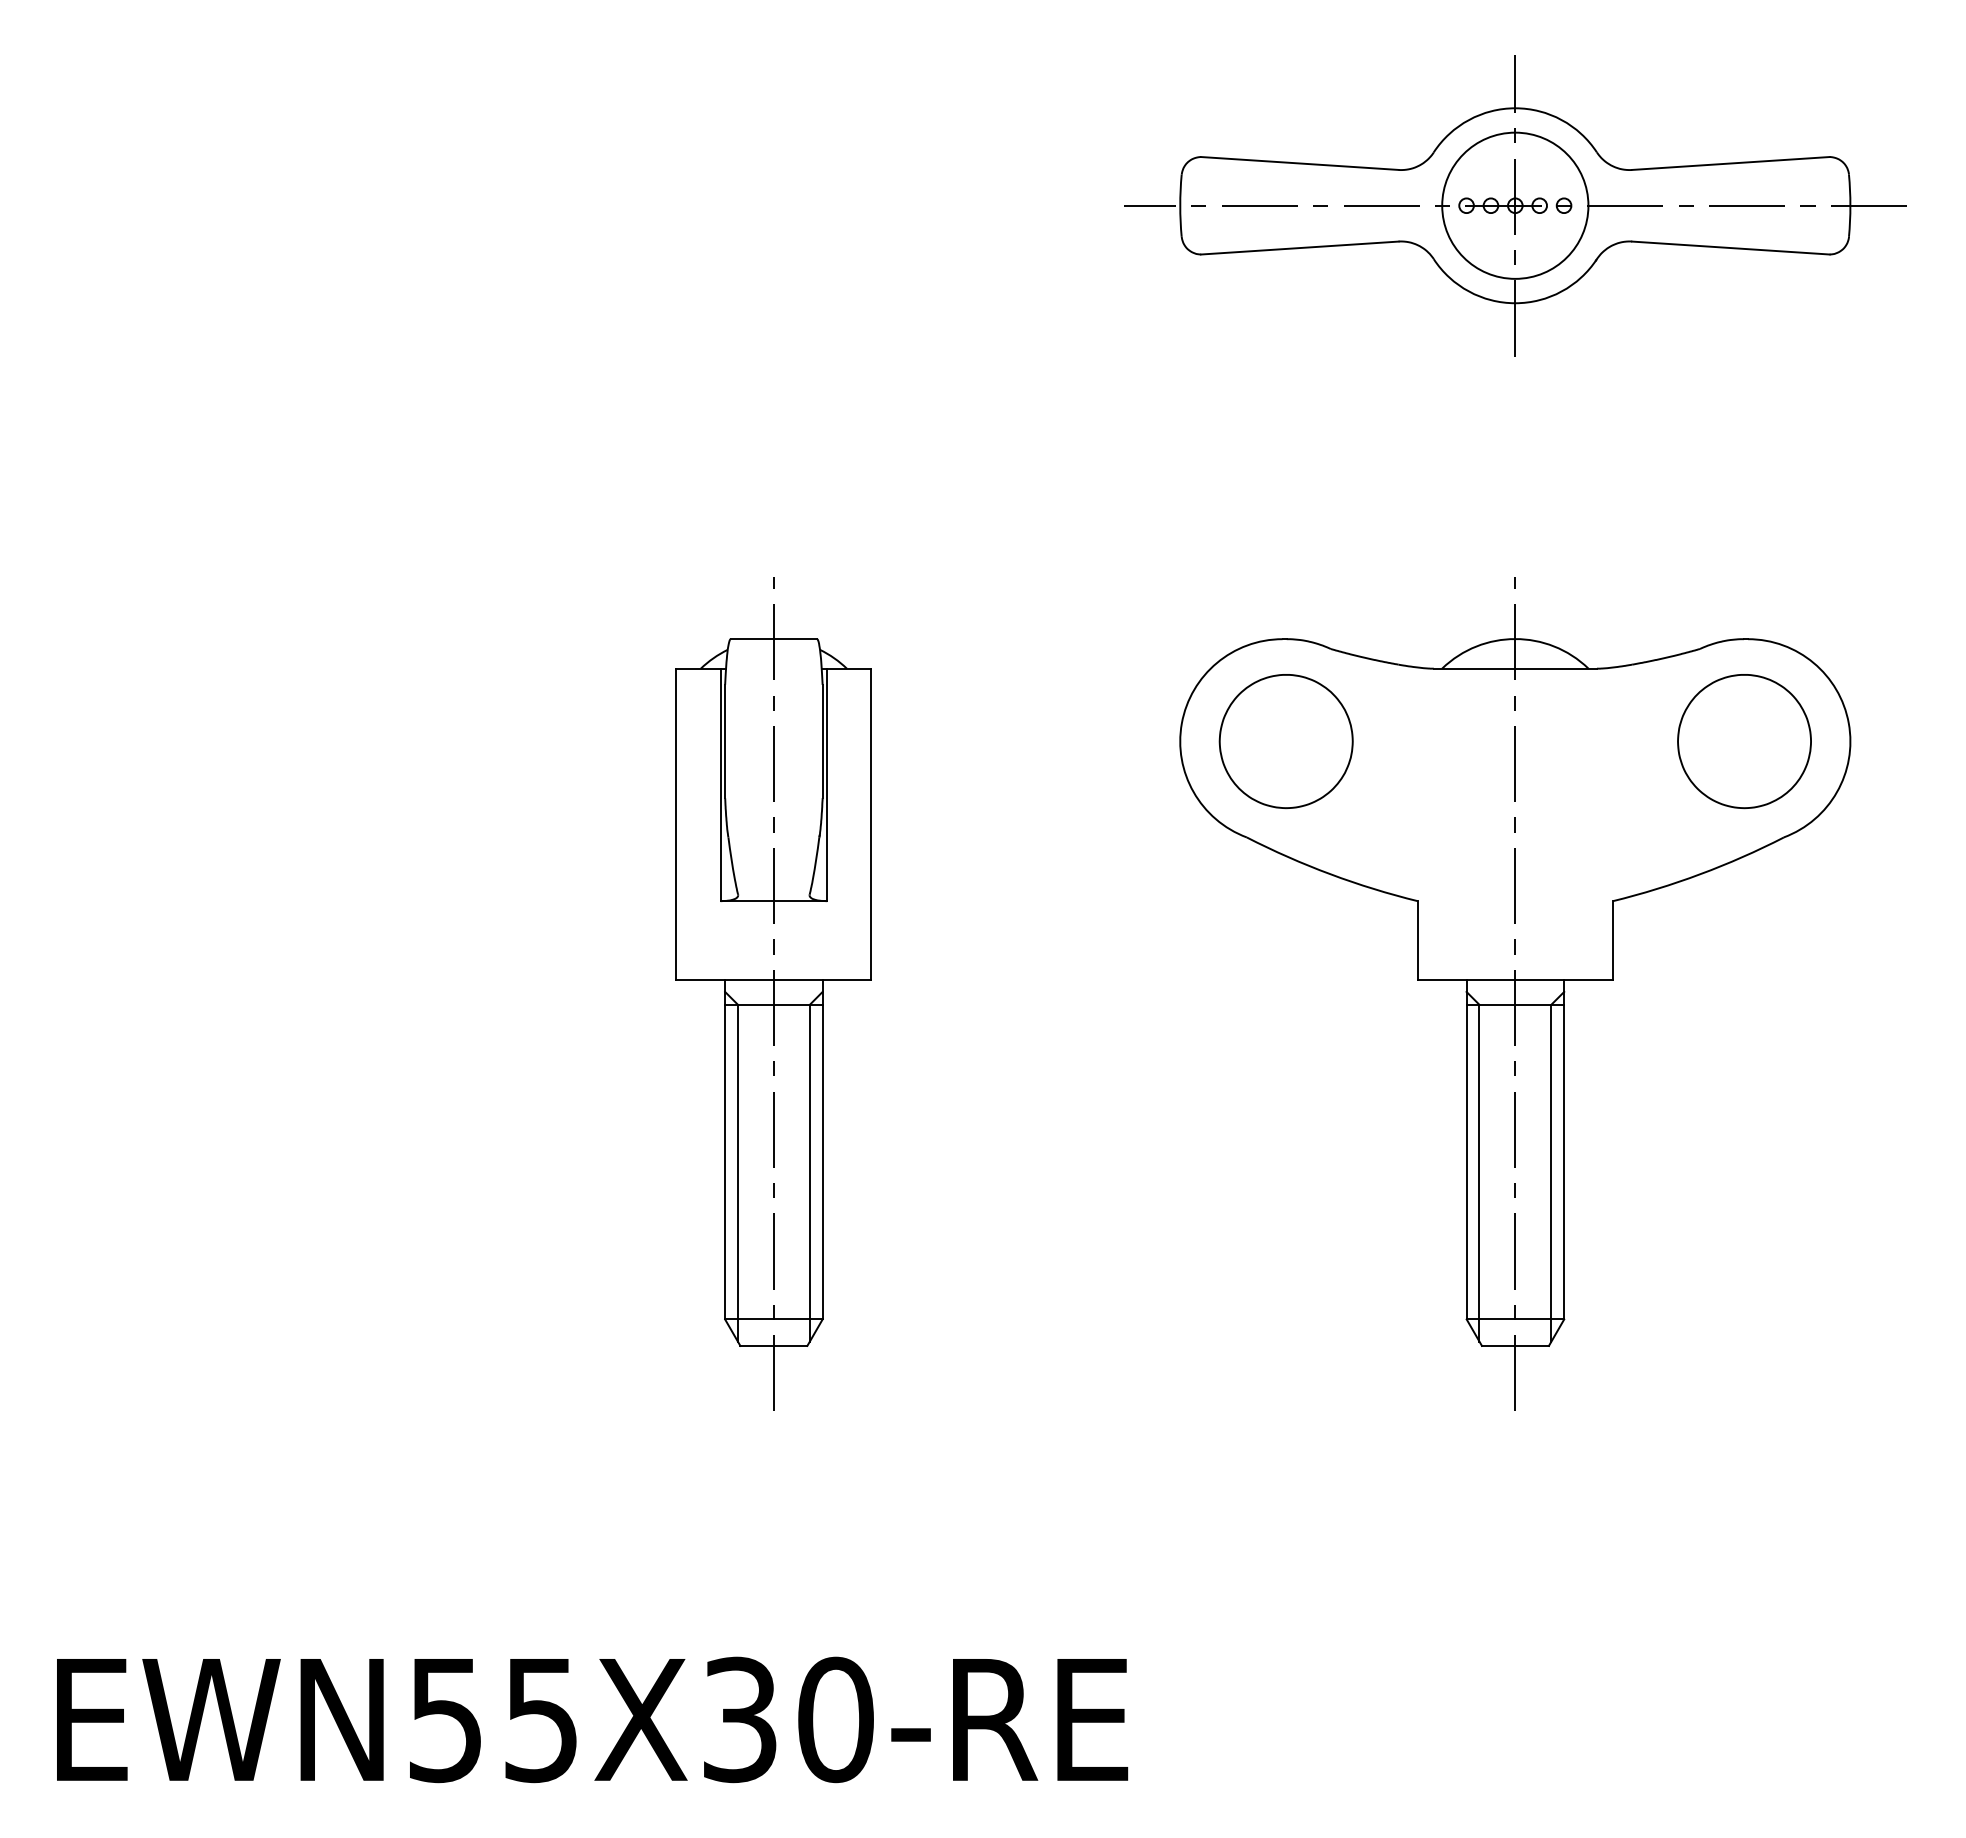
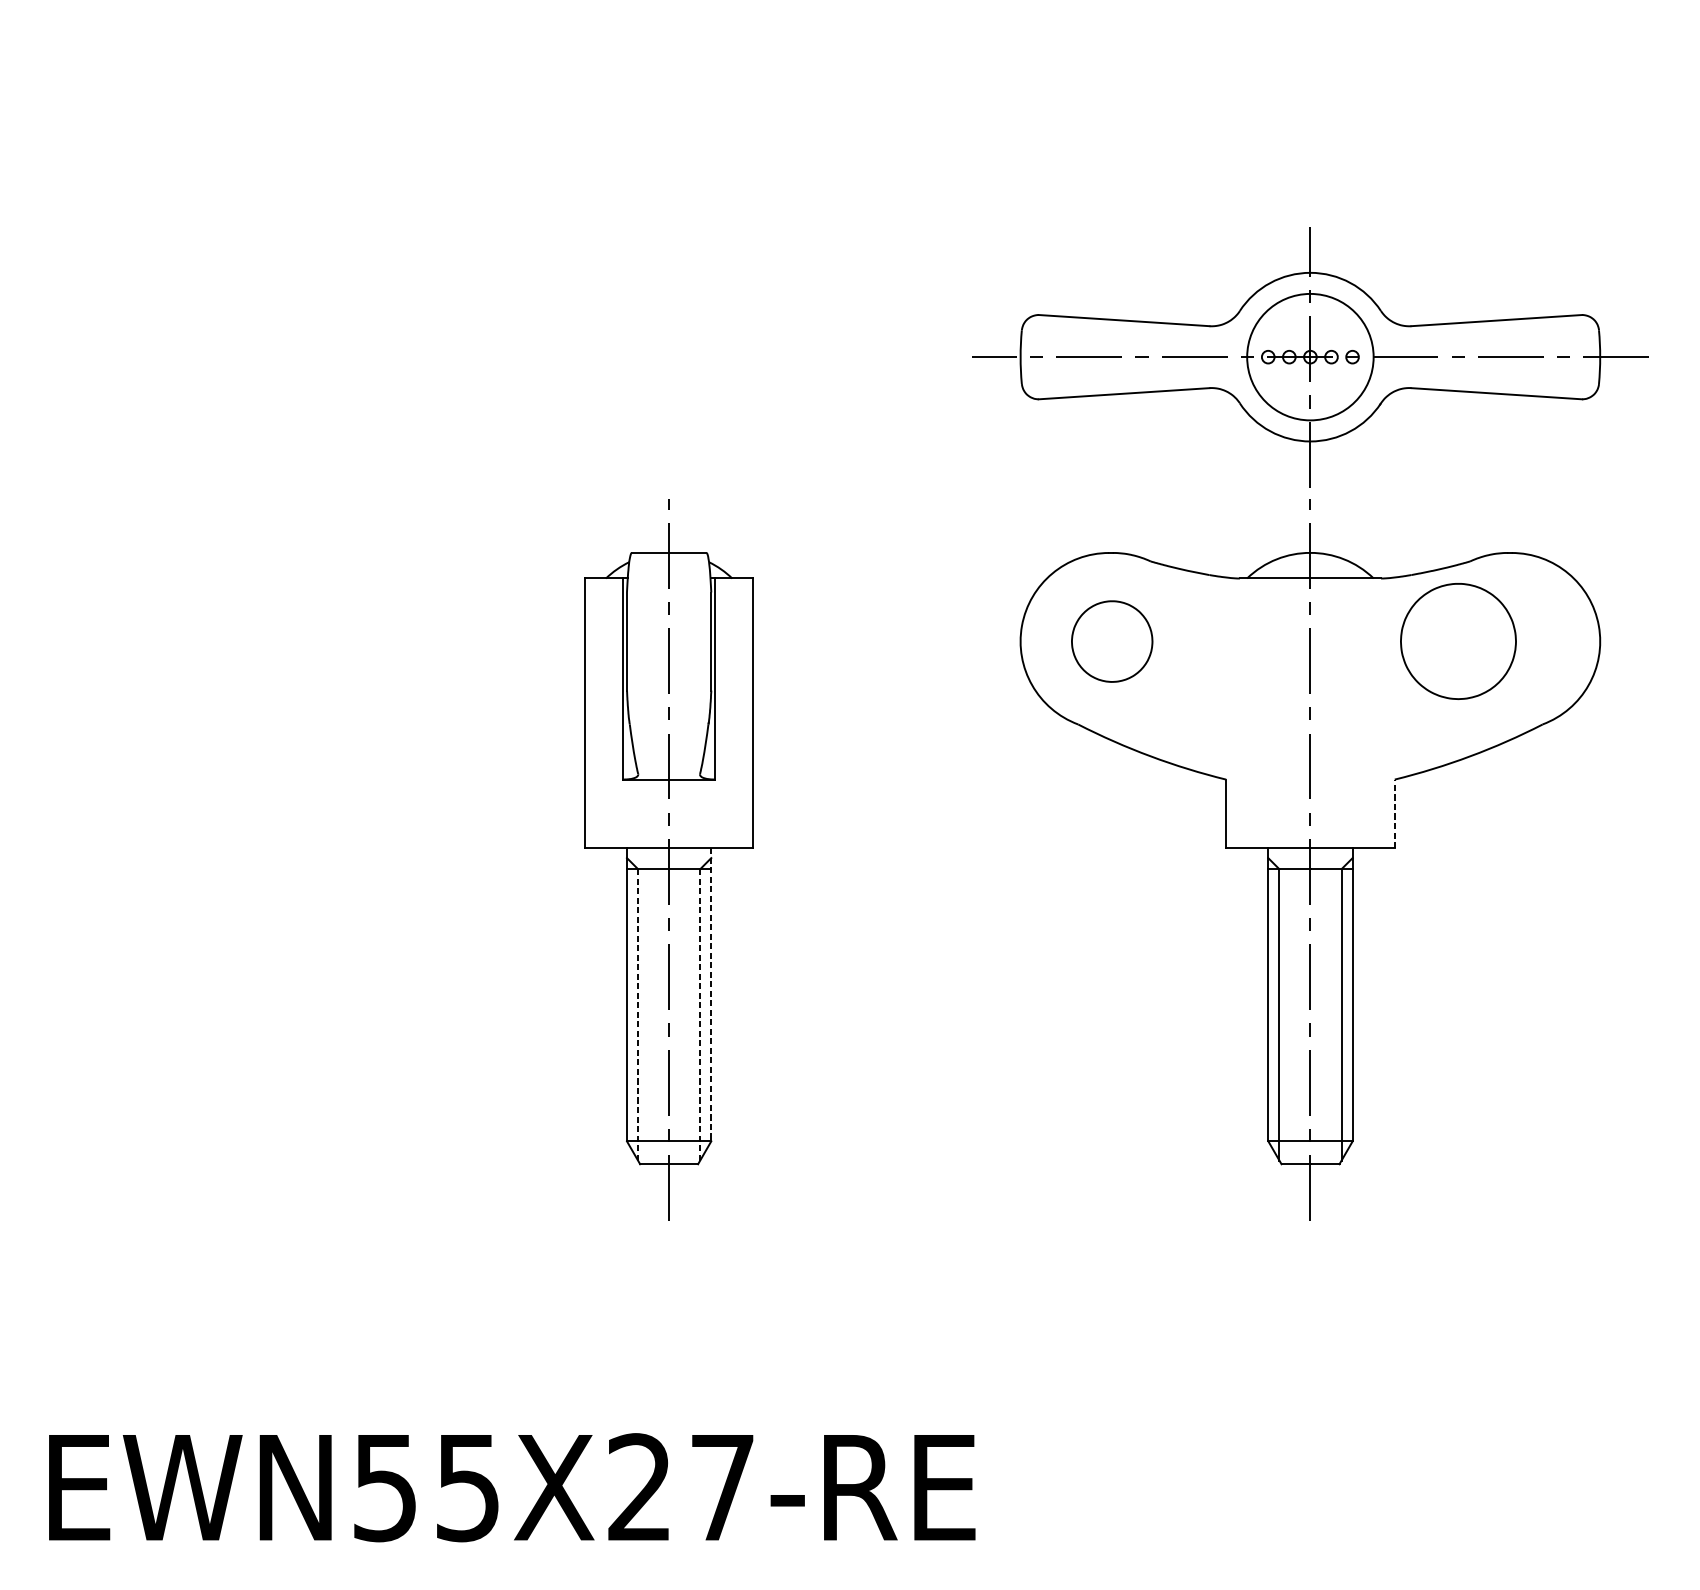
part: (1515, 205) -> (1310, 356), moved
part: (1285, 741) -> (1111, 641), size x0.7
part: (1744, 741) -> (1458, 641), moved
line: (1612, 940) -> (1394, 813), solid -> dashed
line: (822, 1149) -> (711, 994), solid -> dashed
line: (737, 1173) -> (637, 1015), solid -> dashed
line: (809, 1173) -> (699, 1015), solid -> dashed
text: (788, 1719) -> (681, 1487), EWN55X30-RE -> EWN55X27-RE

